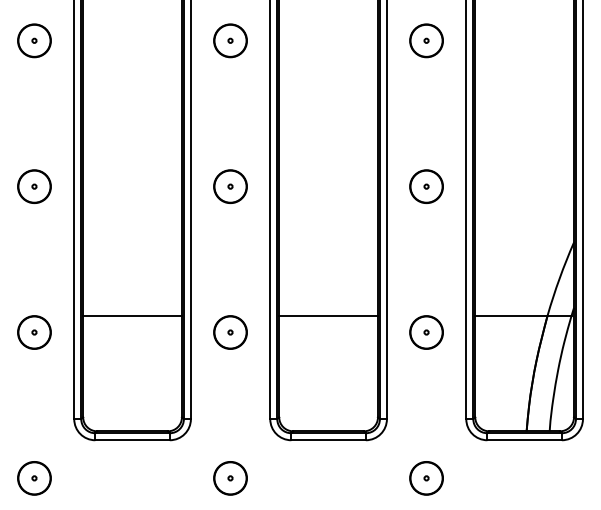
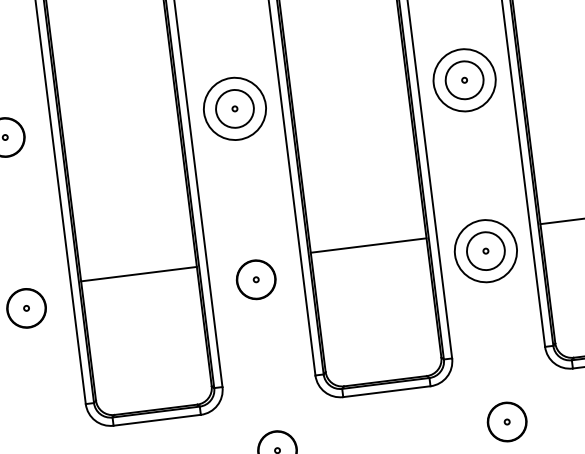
circle: (230, 186) -> (234, 108), size x1.6
circle: (426, 186) -> (464, 80), size x1.6
circle: (426, 332) -> (485, 251), size x1.6

